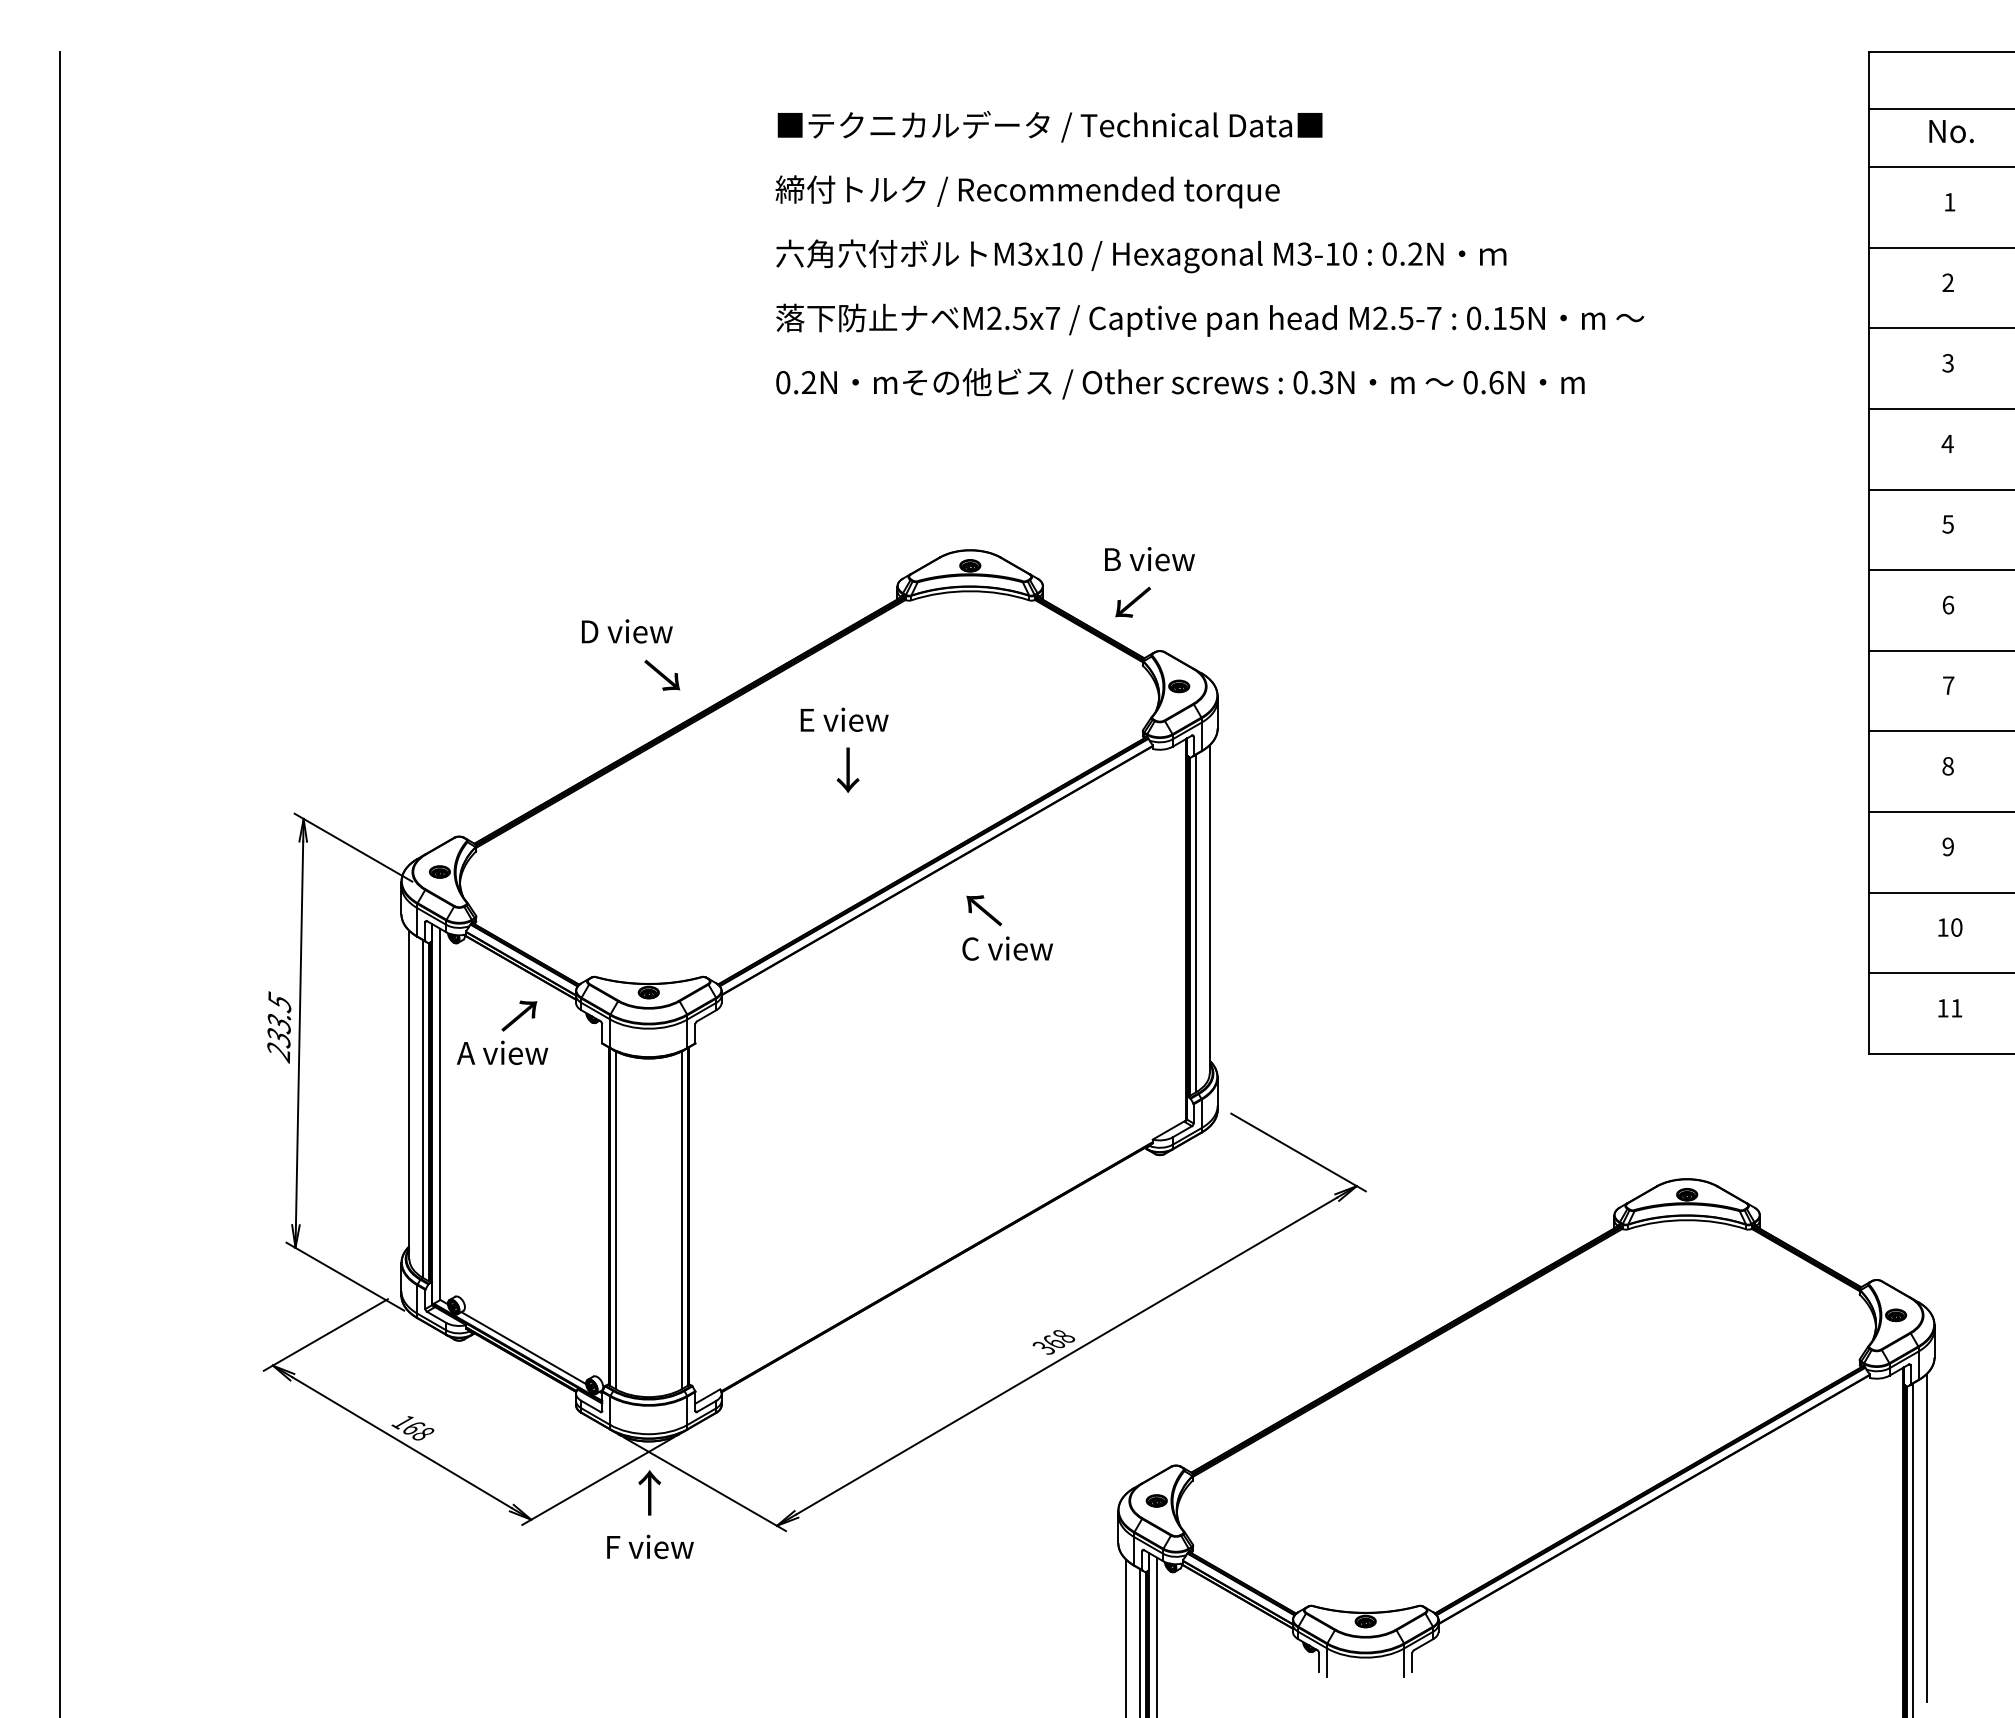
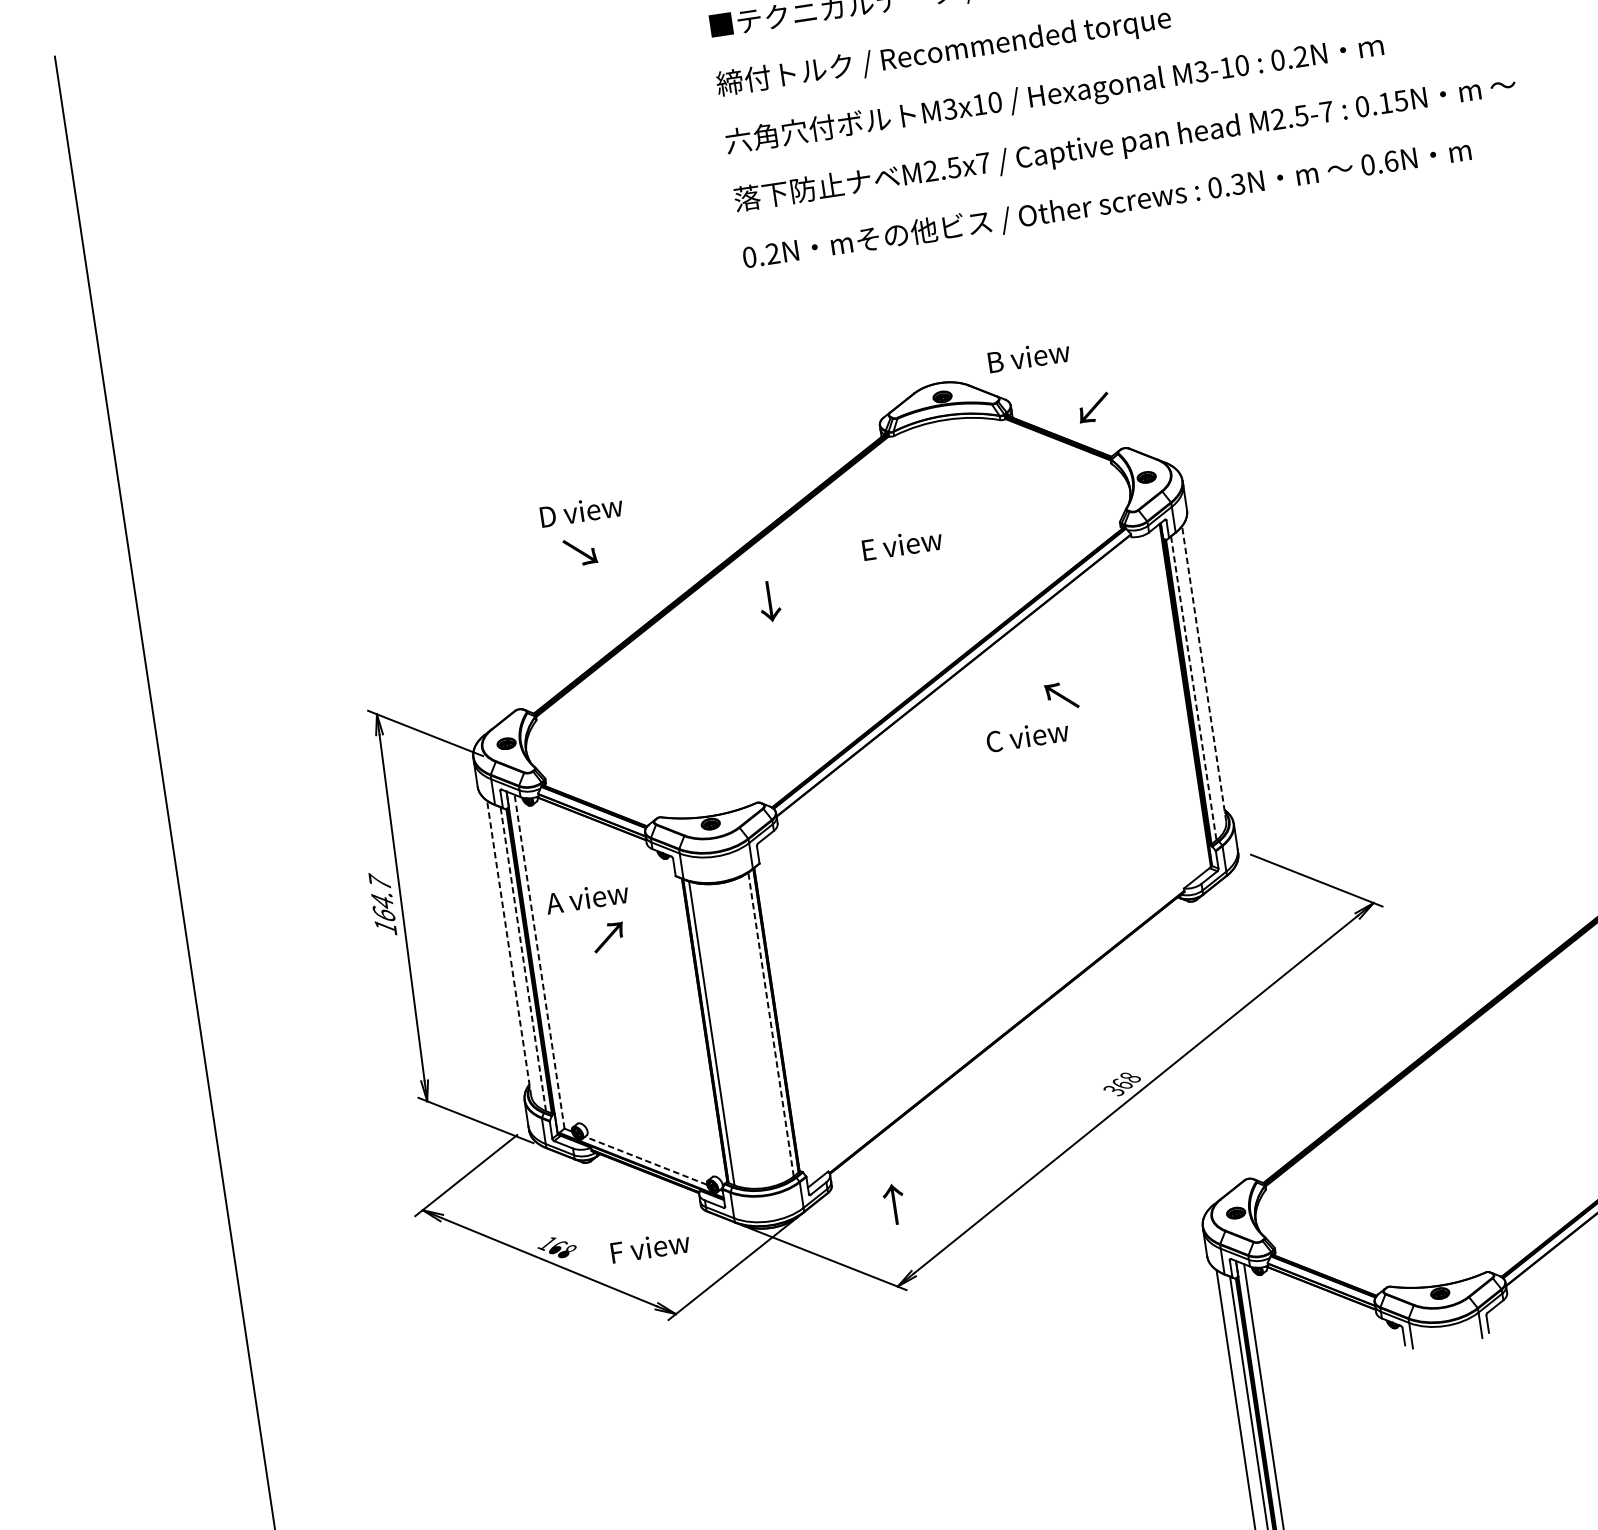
text: (1149, 559) -> (1028, 357), moved
text: (627, 631) -> (581, 511), moved
text: (662, 674) -> (580, 551), moved
text: (844, 719) -> (902, 544), moved
text: (847, 769) -> (769, 601), moved
line: (1209, 909) -> (1203, 673), solid -> dashed
text: (984, 910) -> (1061, 696), moved
line: (1196, 923) -> (1194, 688), solid -> dashed
text: (519, 1015) -> (608, 936), moved
text: (279, 1026) -> (383, 904), 233.5 -> 164.7
line: (409, 1094) -> (509, 947), solid -> dashed
line: (423, 1109) -> (523, 959), solid -> dashed
line: (440, 1114) -> (539, 961), solid -> dashed
line: (681, 1220) -> (770, 1024), solid -> dashed
line: (523, 1347) -> (645, 1160), solid -> dashed
text: (649, 1492) -> (894, 1204), moved
text: (650, 1546) -> (650, 1246), moved

